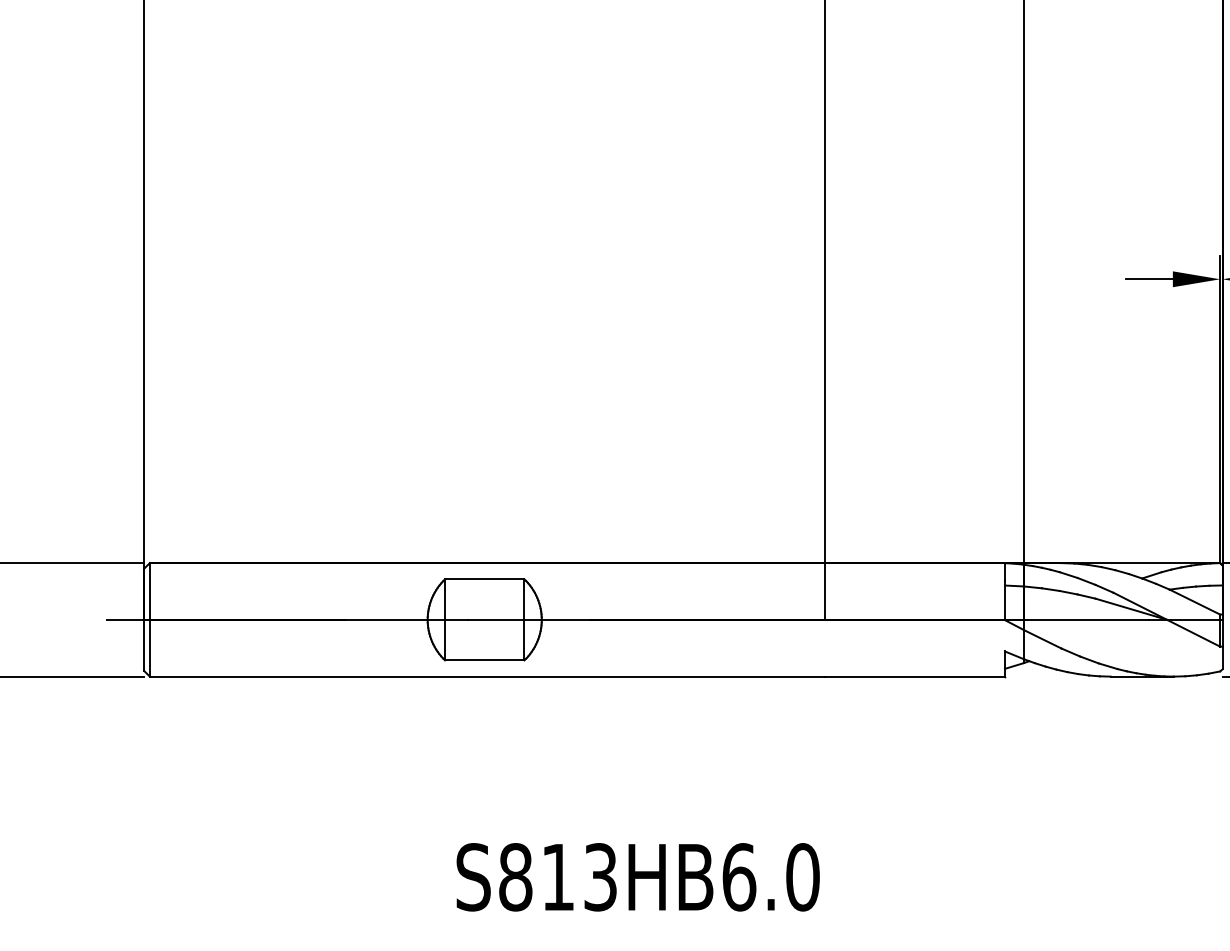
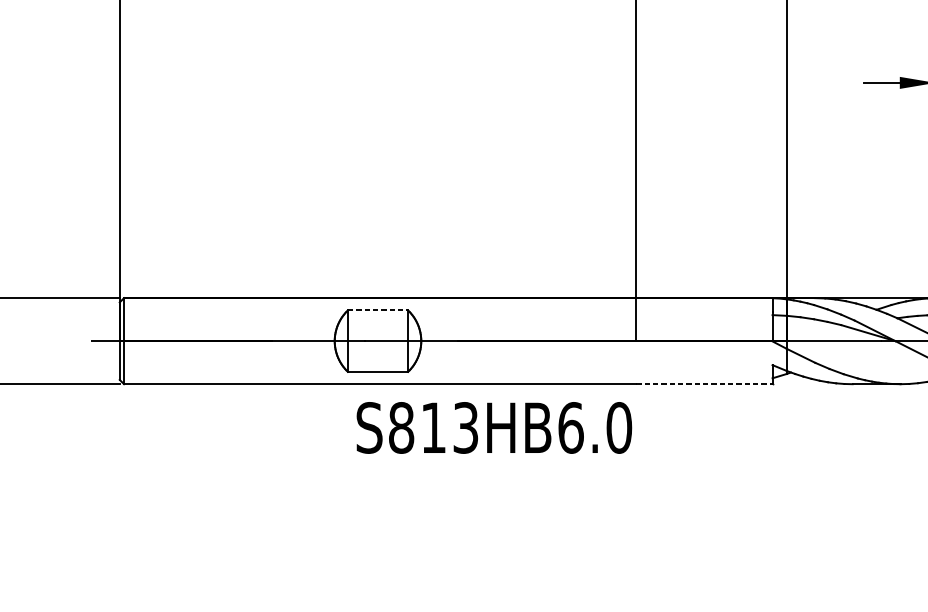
line: (484, 579) -> (377, 310), solid -> dashed
line: (915, 676) -> (704, 384), solid -> dashed
text: (637, 877) -> (493, 428), moved

